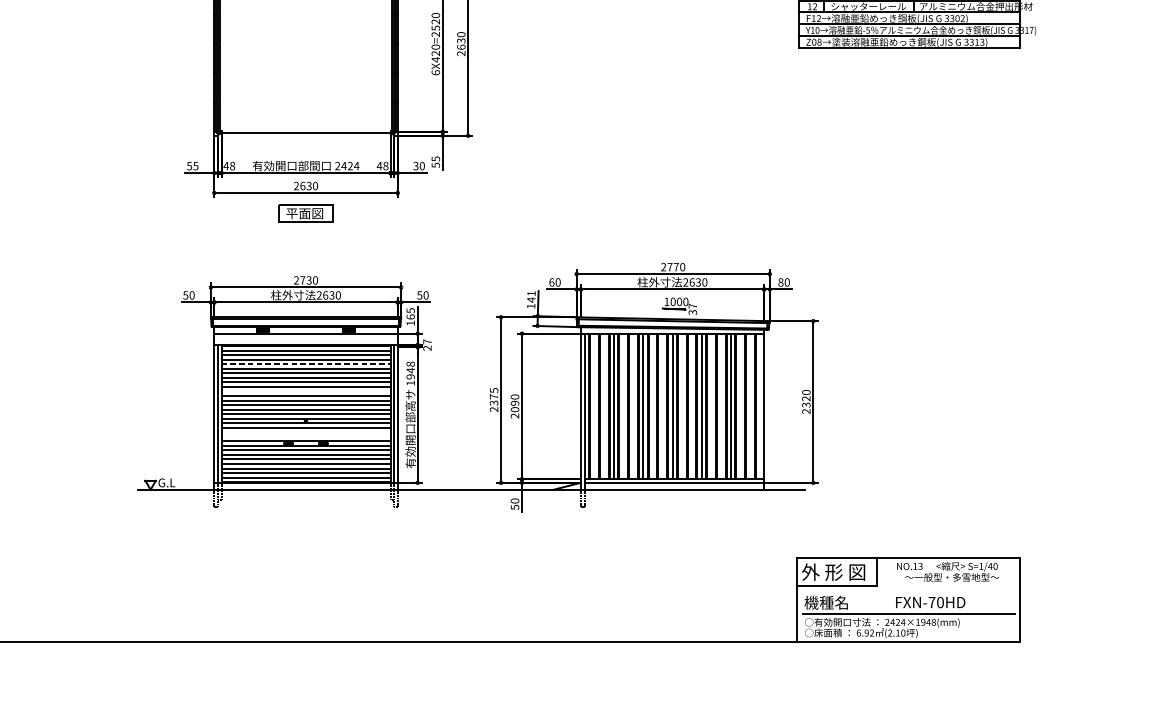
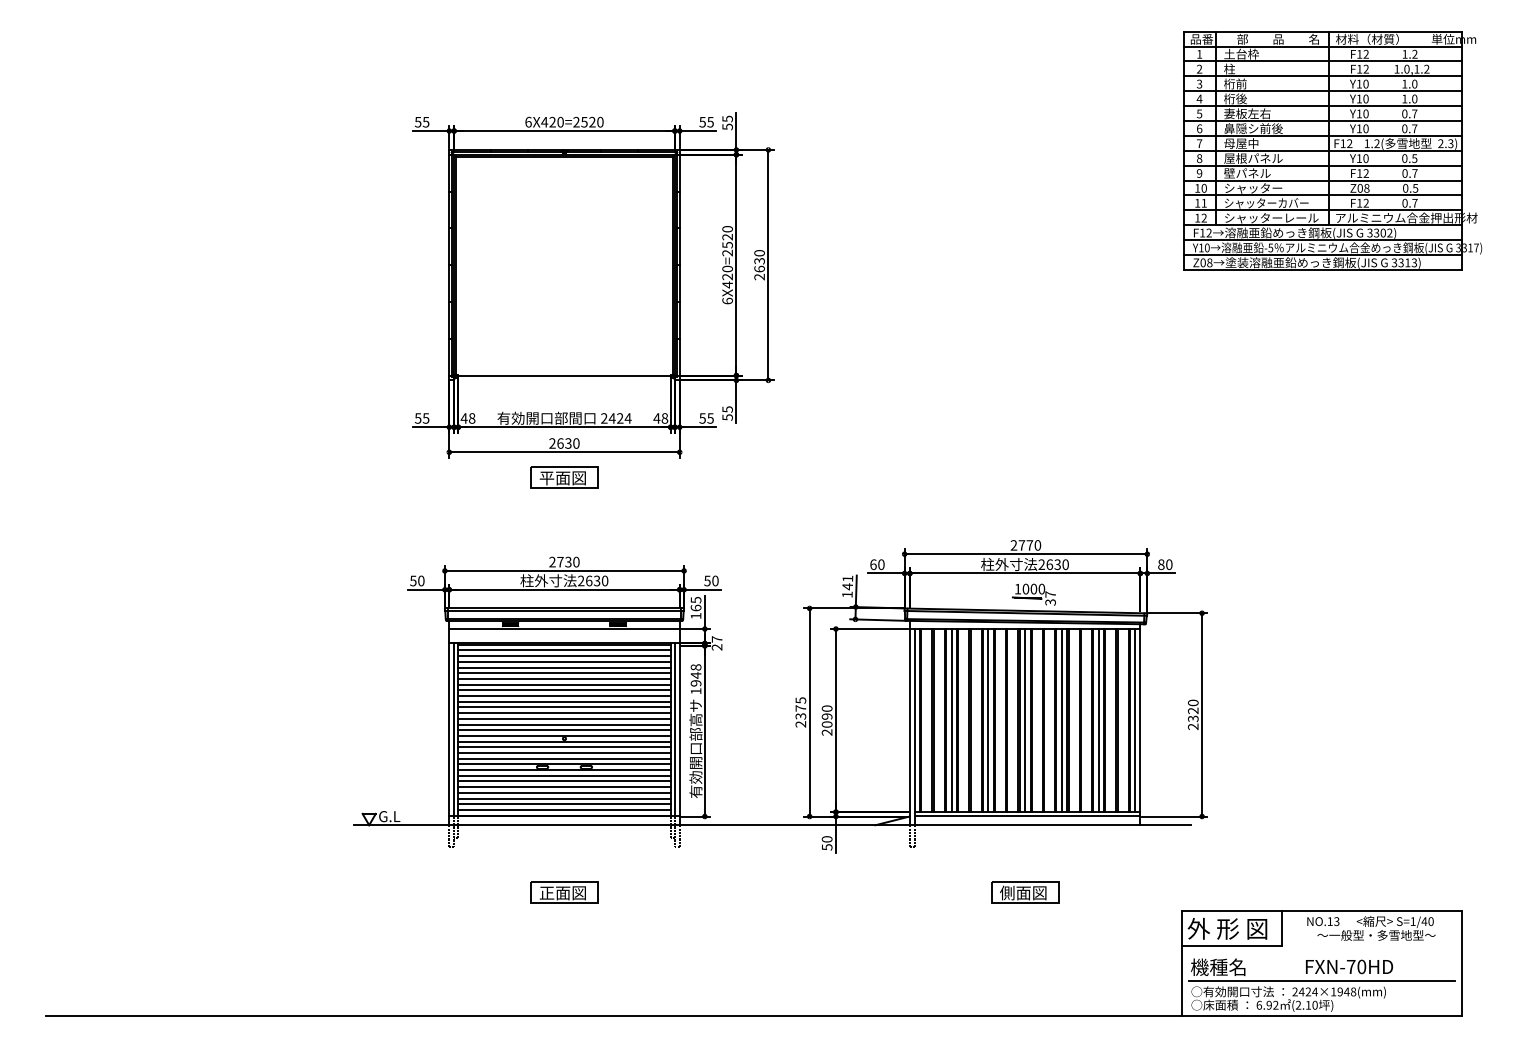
text: (419, 166) -> (706, 418), 30 -> 55
line: (306, 364) -> (564, 667), dashed -> solid
line: (306, 391) -> (564, 701), added
line: (760, 406) -> (1135, 720), added
line: (306, 431) -> (564, 752), added
line: (306, 436) -> (564, 758), added
part: (306, 543) -> (564, 892), added
part: (672, 543) -> (1025, 892), added

